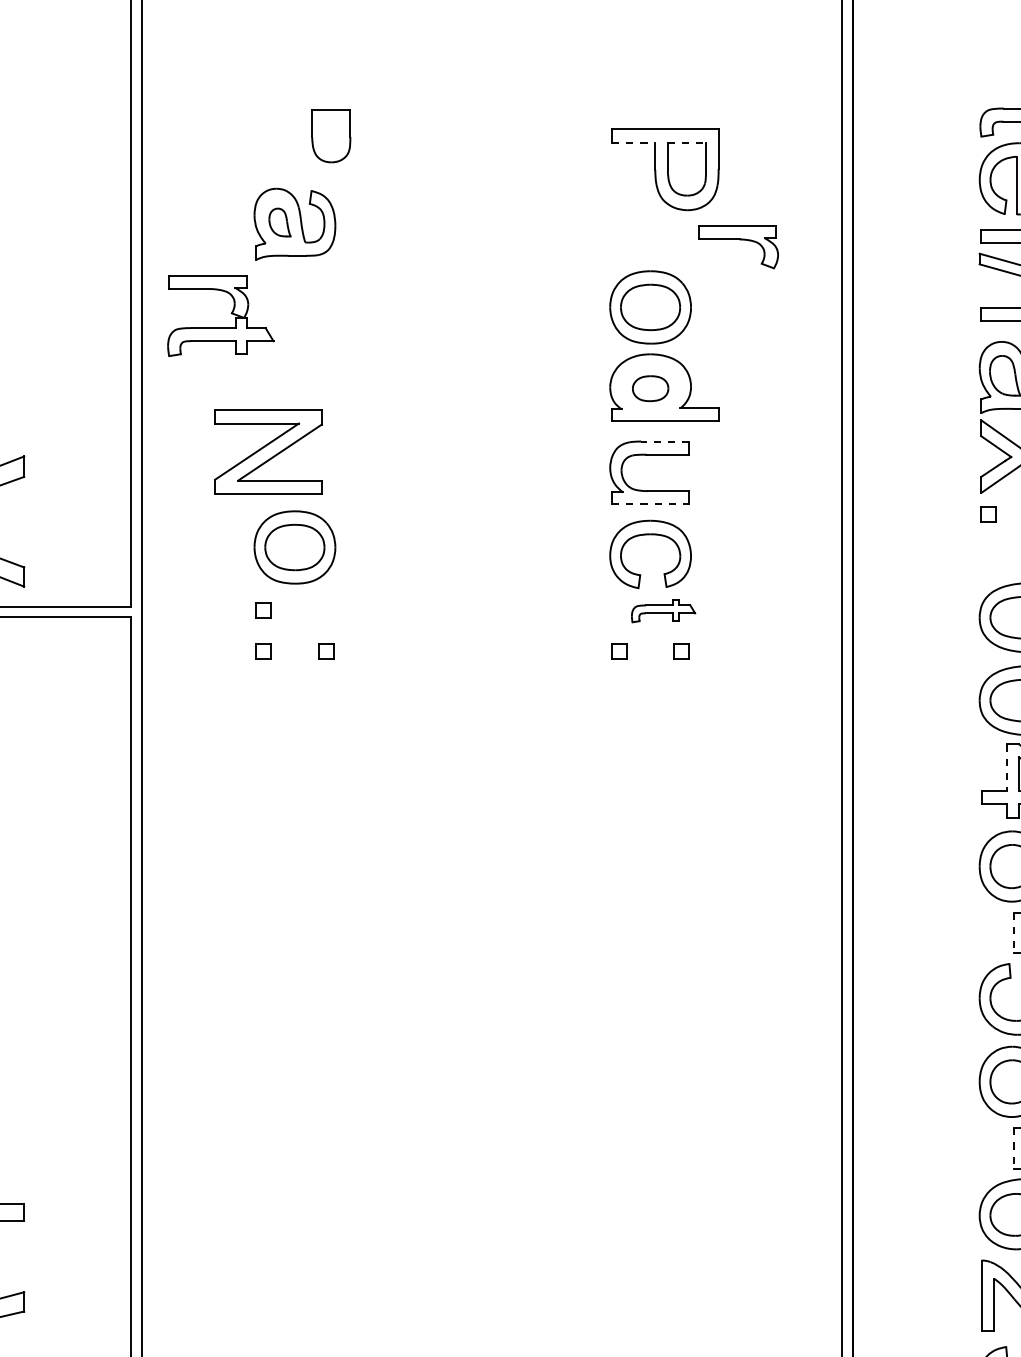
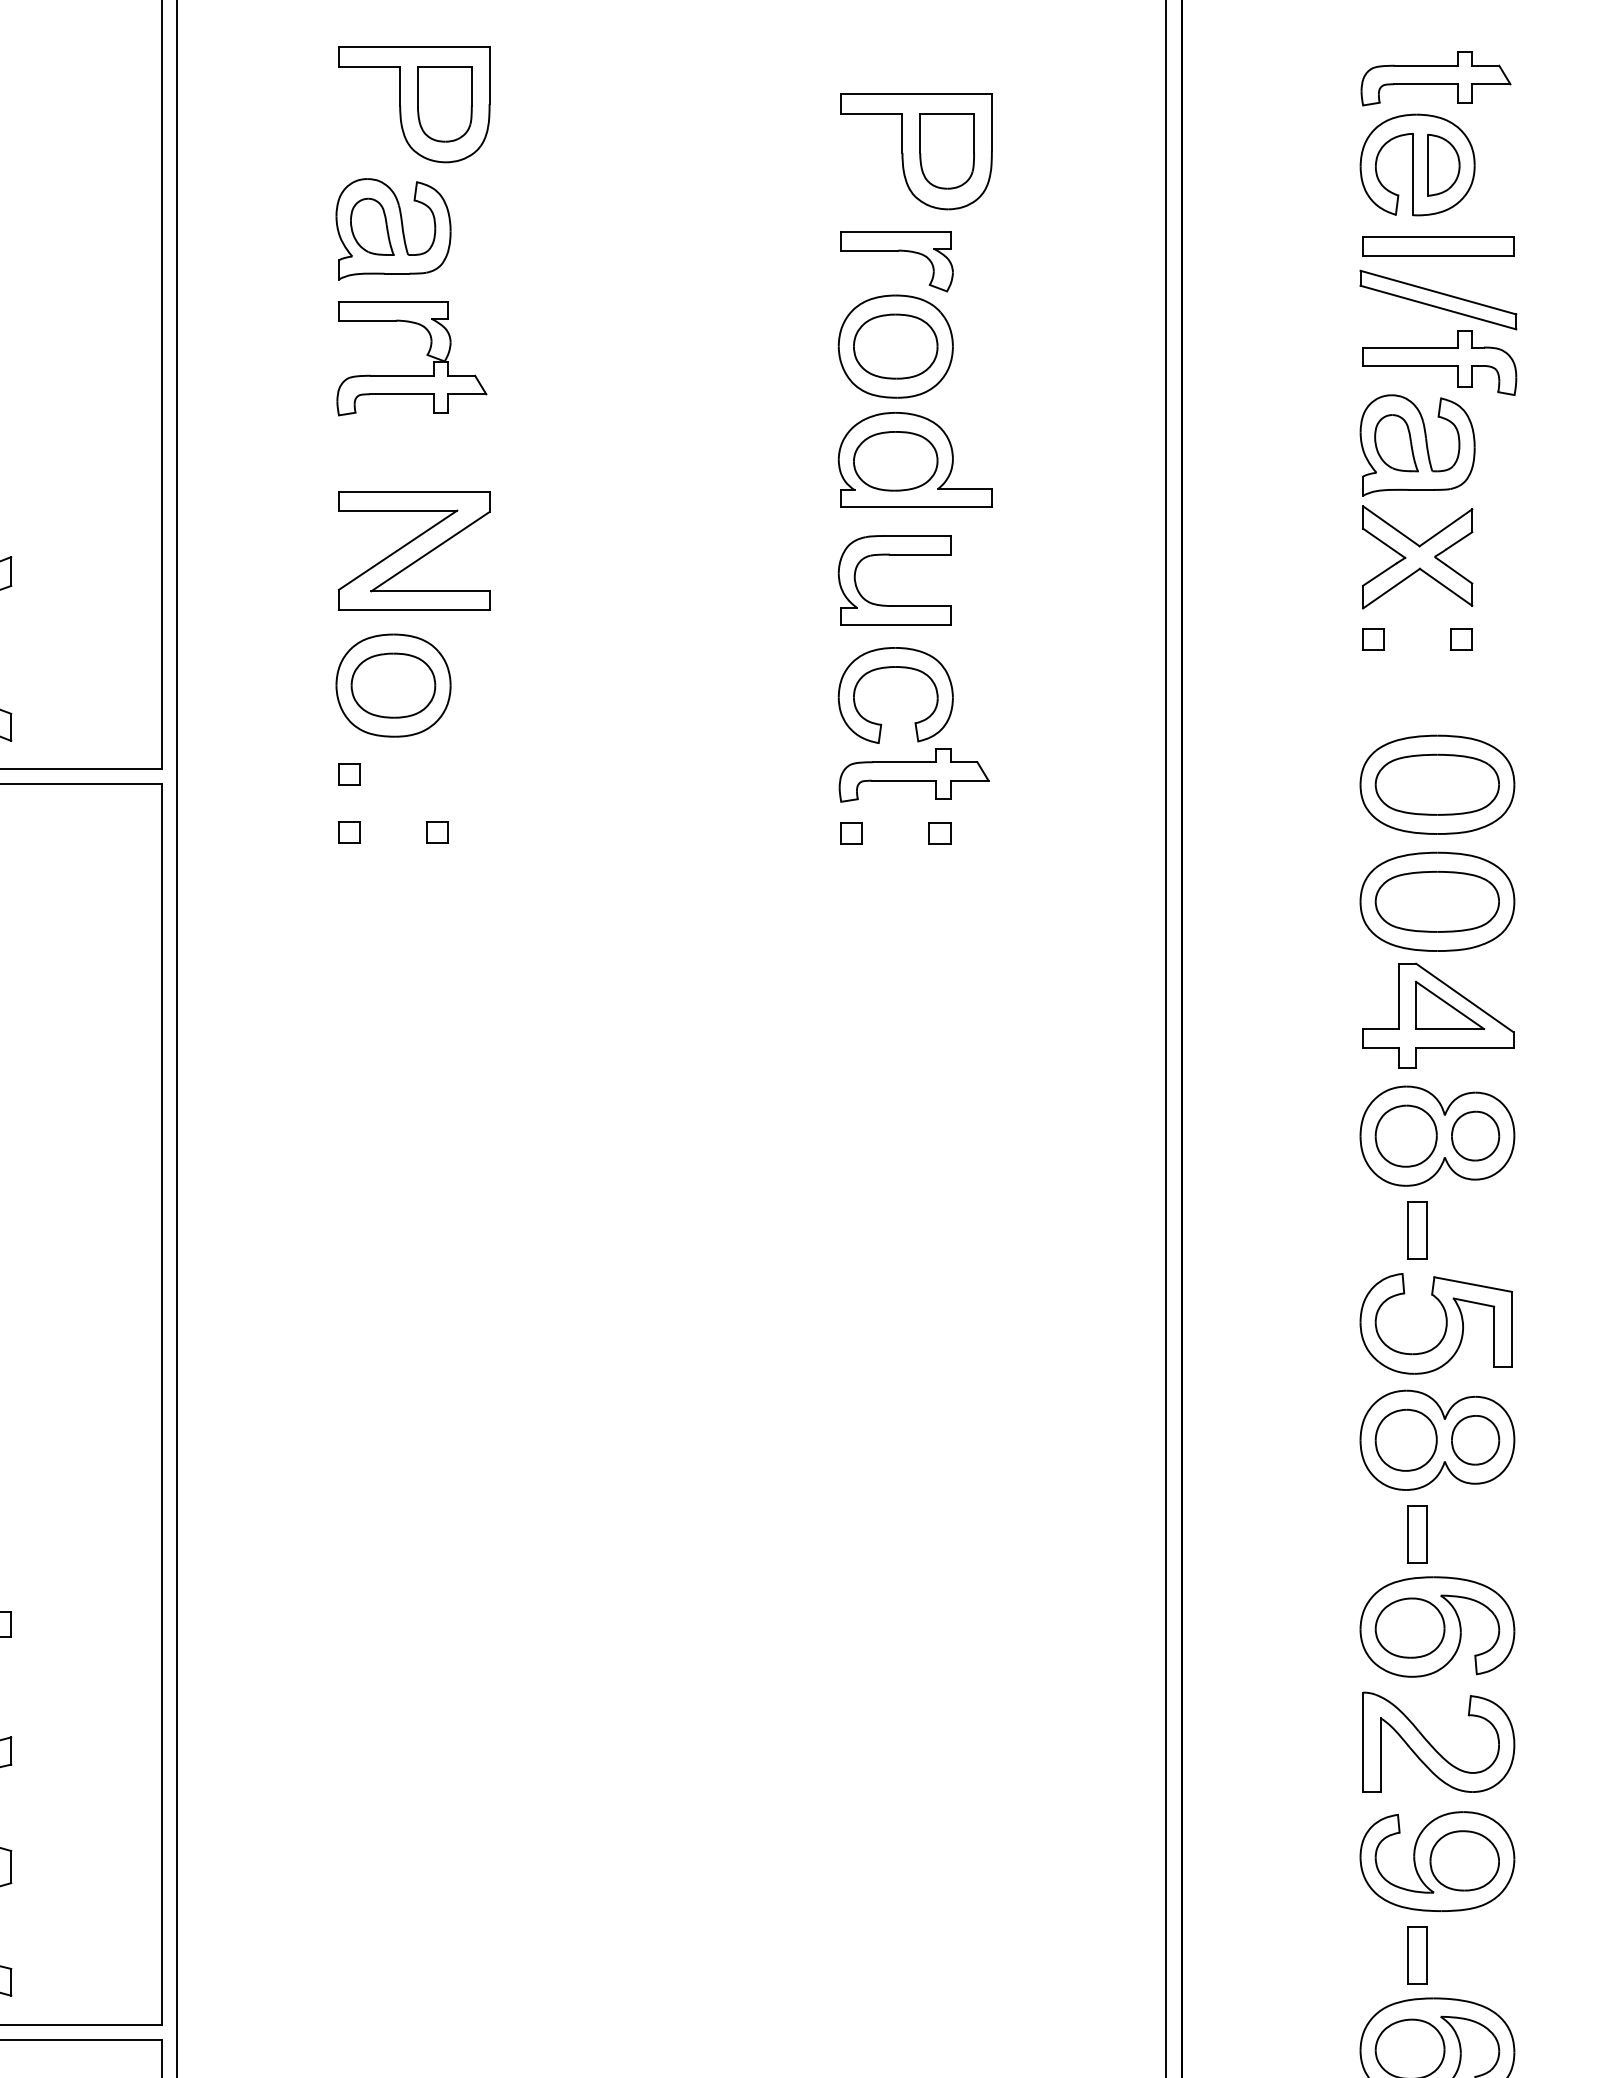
part: (309, 135) -> (414, 104), added
line: (633, 143) -> (871, 114), dashed -> solid
line: (687, 143) -> (947, 114), dashed -> solid
part: (280, 222) -> (372, 226), size x1.43
part: (738, 240) -> (896, 251), moved
part: (231, 313) -> (426, 355), moved
part: (650, 388) -> (895, 461), size x1.67
line: (665, 441) -> (916, 536), dashed -> solid
part: (268, 451) -> (413, 550), moved
line: (650, 504) -> (895, 624), dashed -> solid
part: (663, 611) -> (913, 775), size x1.67
line: (1007, 767) -> (1399, 996), dashed -> solid
line: (1013, 933) -> (1408, 1230), dashed -> solid
line: (1013, 1148) -> (1408, 1534), dashed -> solid

